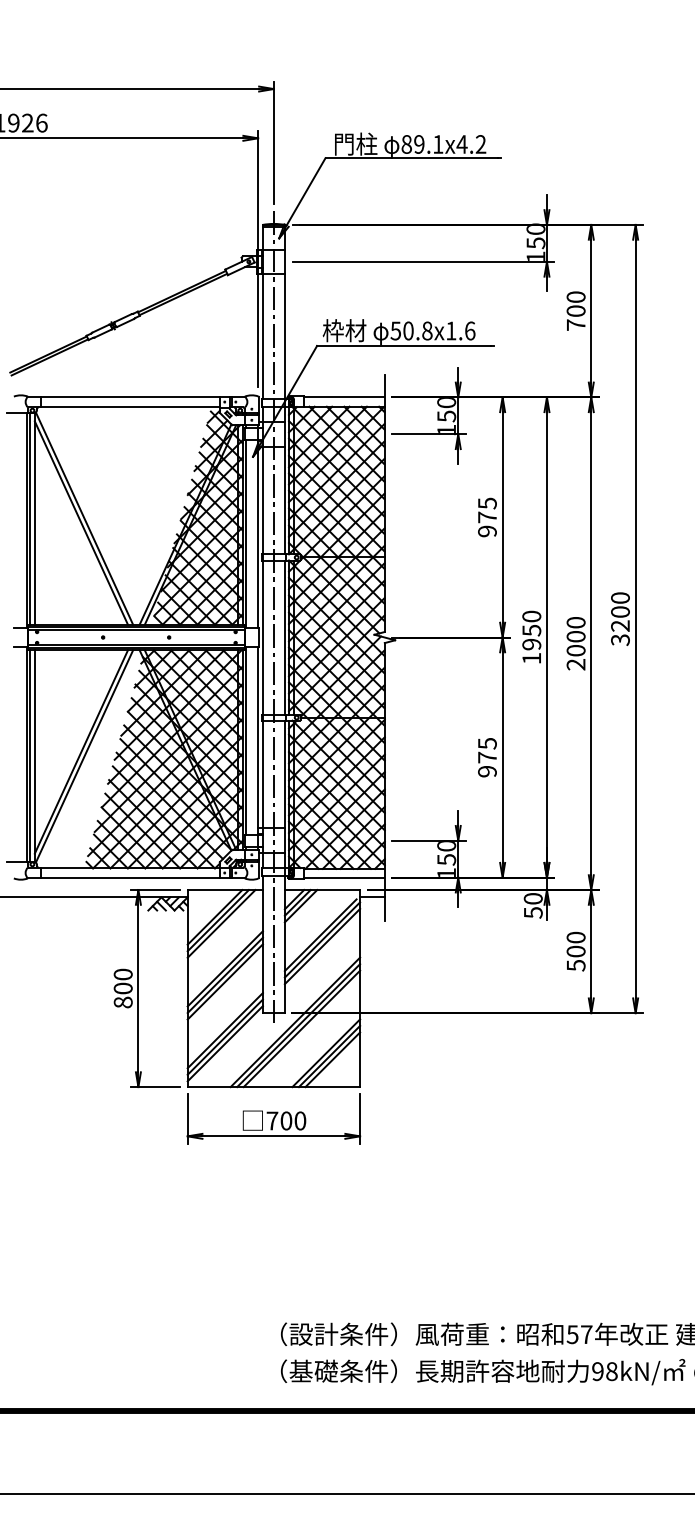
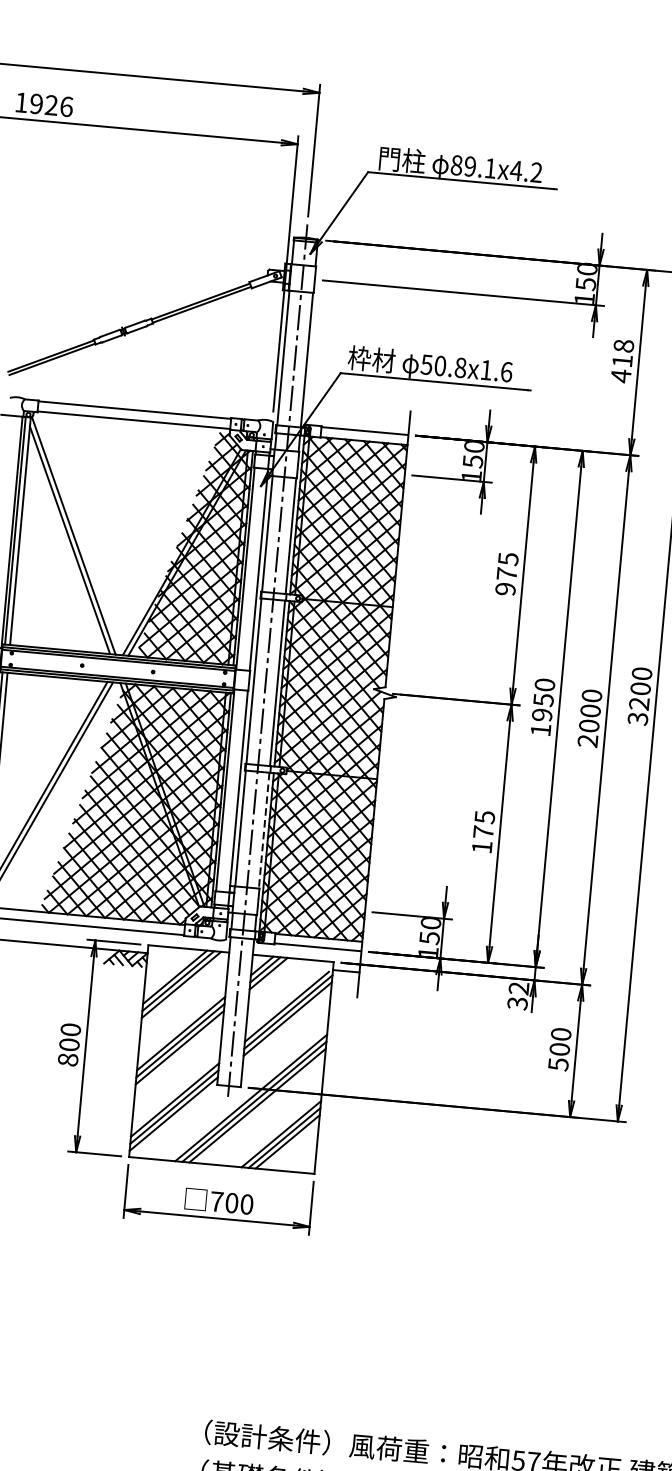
text: (575, 311) -> (621, 361), 700 -> 418
text: (487, 771) -> (482, 847), 975 -> 175
line: (284, 774) -> (263, 830), solid -> dashed
text: (532, 905) -> (517, 995), 50 -> 32

